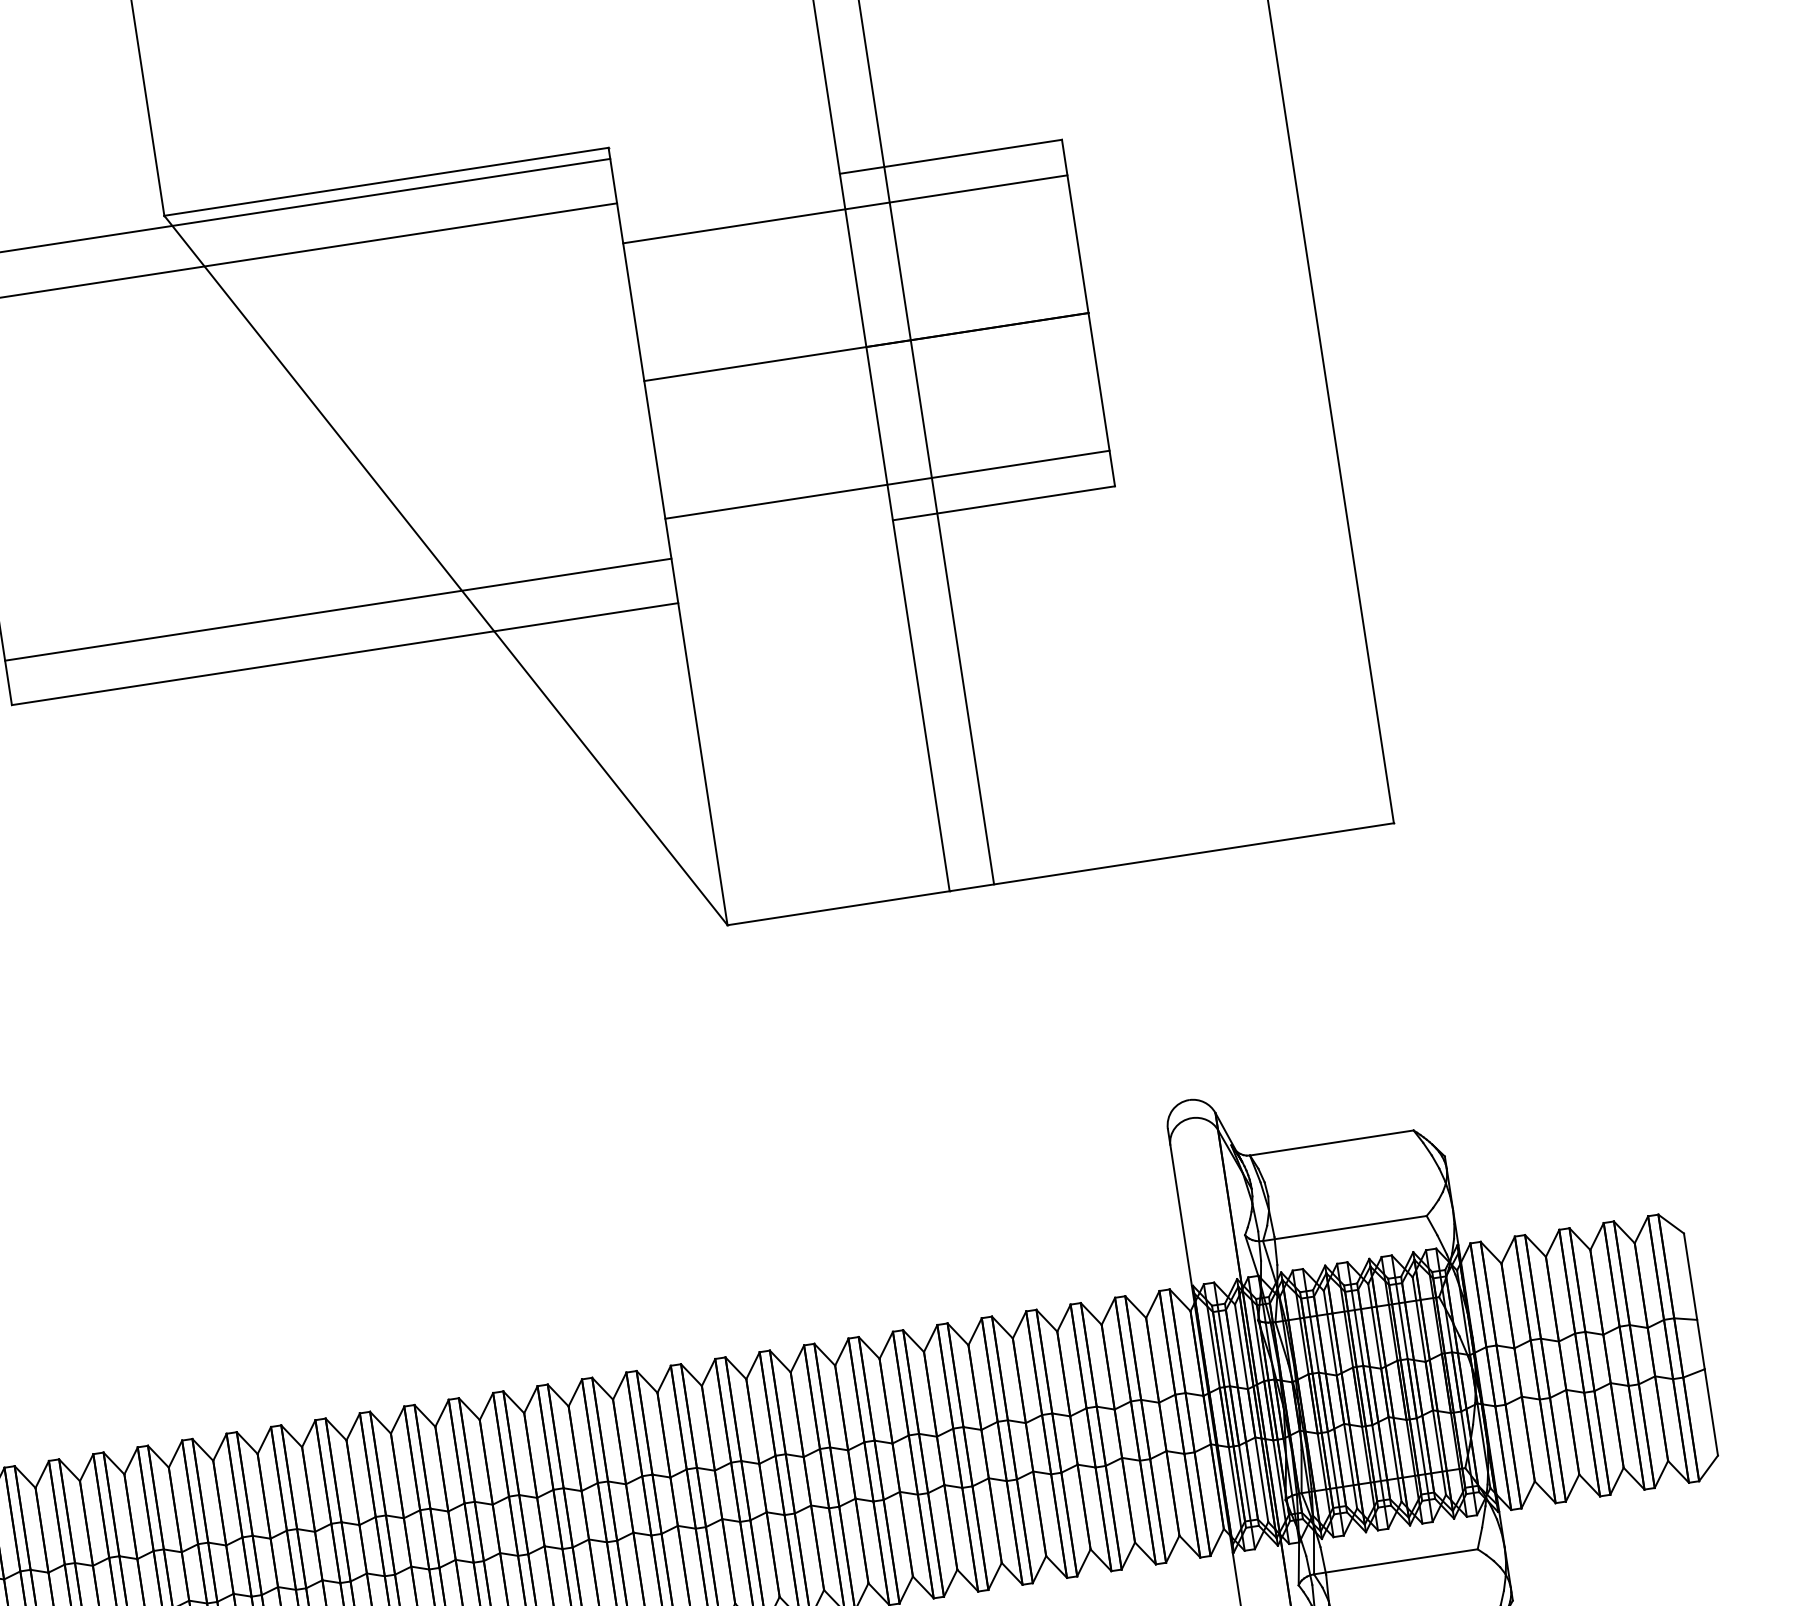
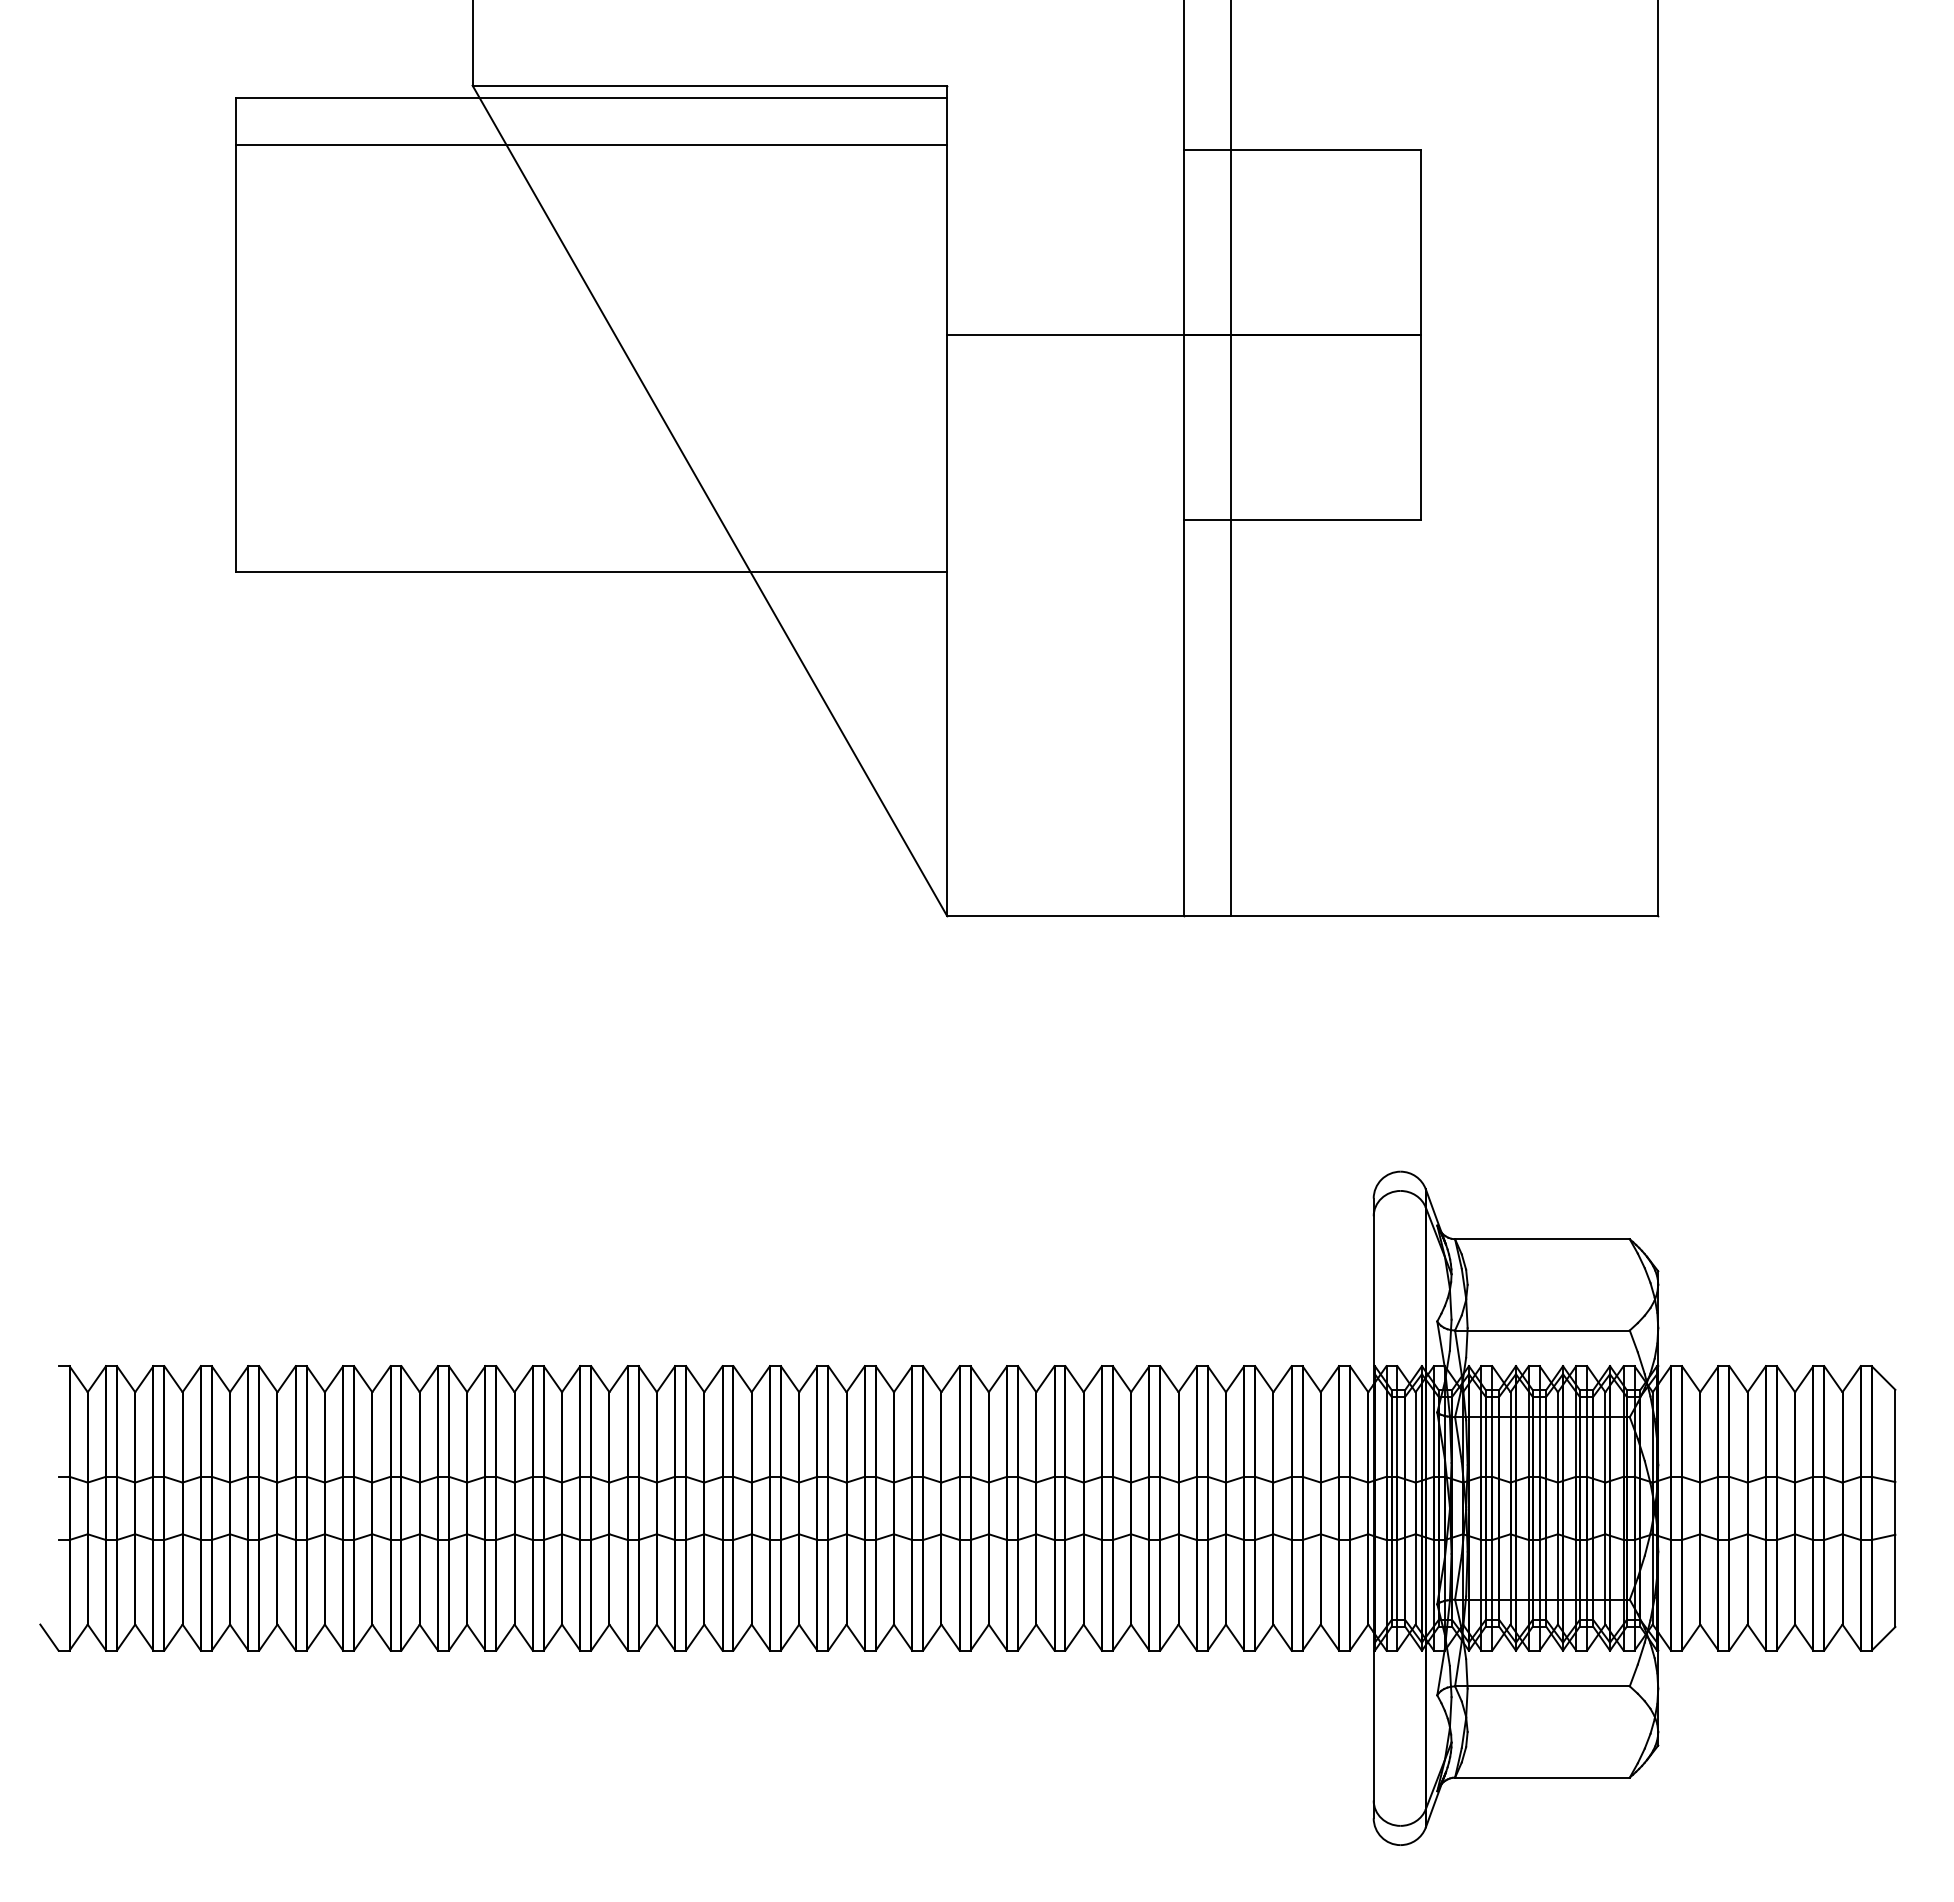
line: (844, 209) -> (1183, 187), removed
line: (886, 484) -> (1183, 481), removed
line: (337, 609) -> (590, 524), removed

